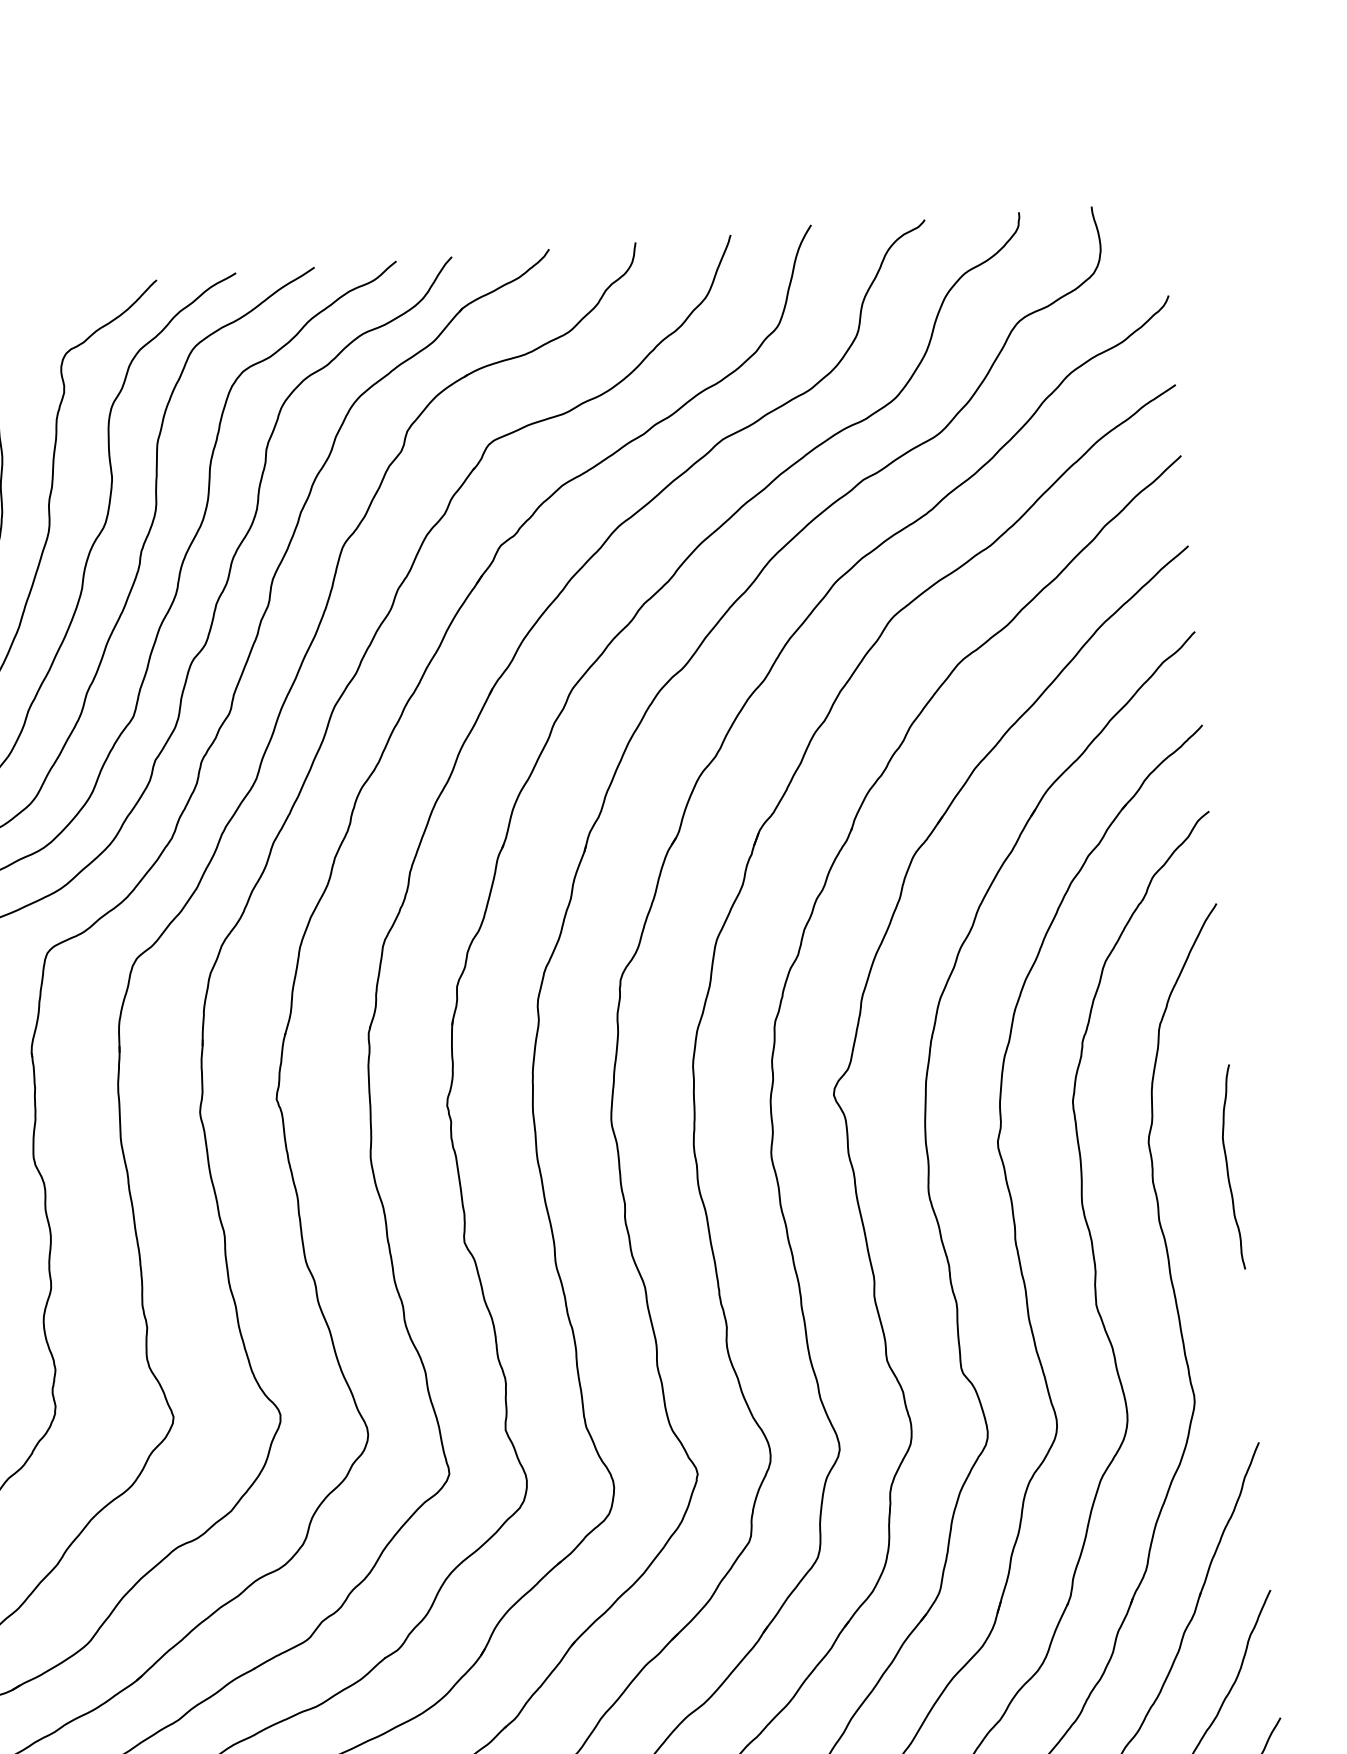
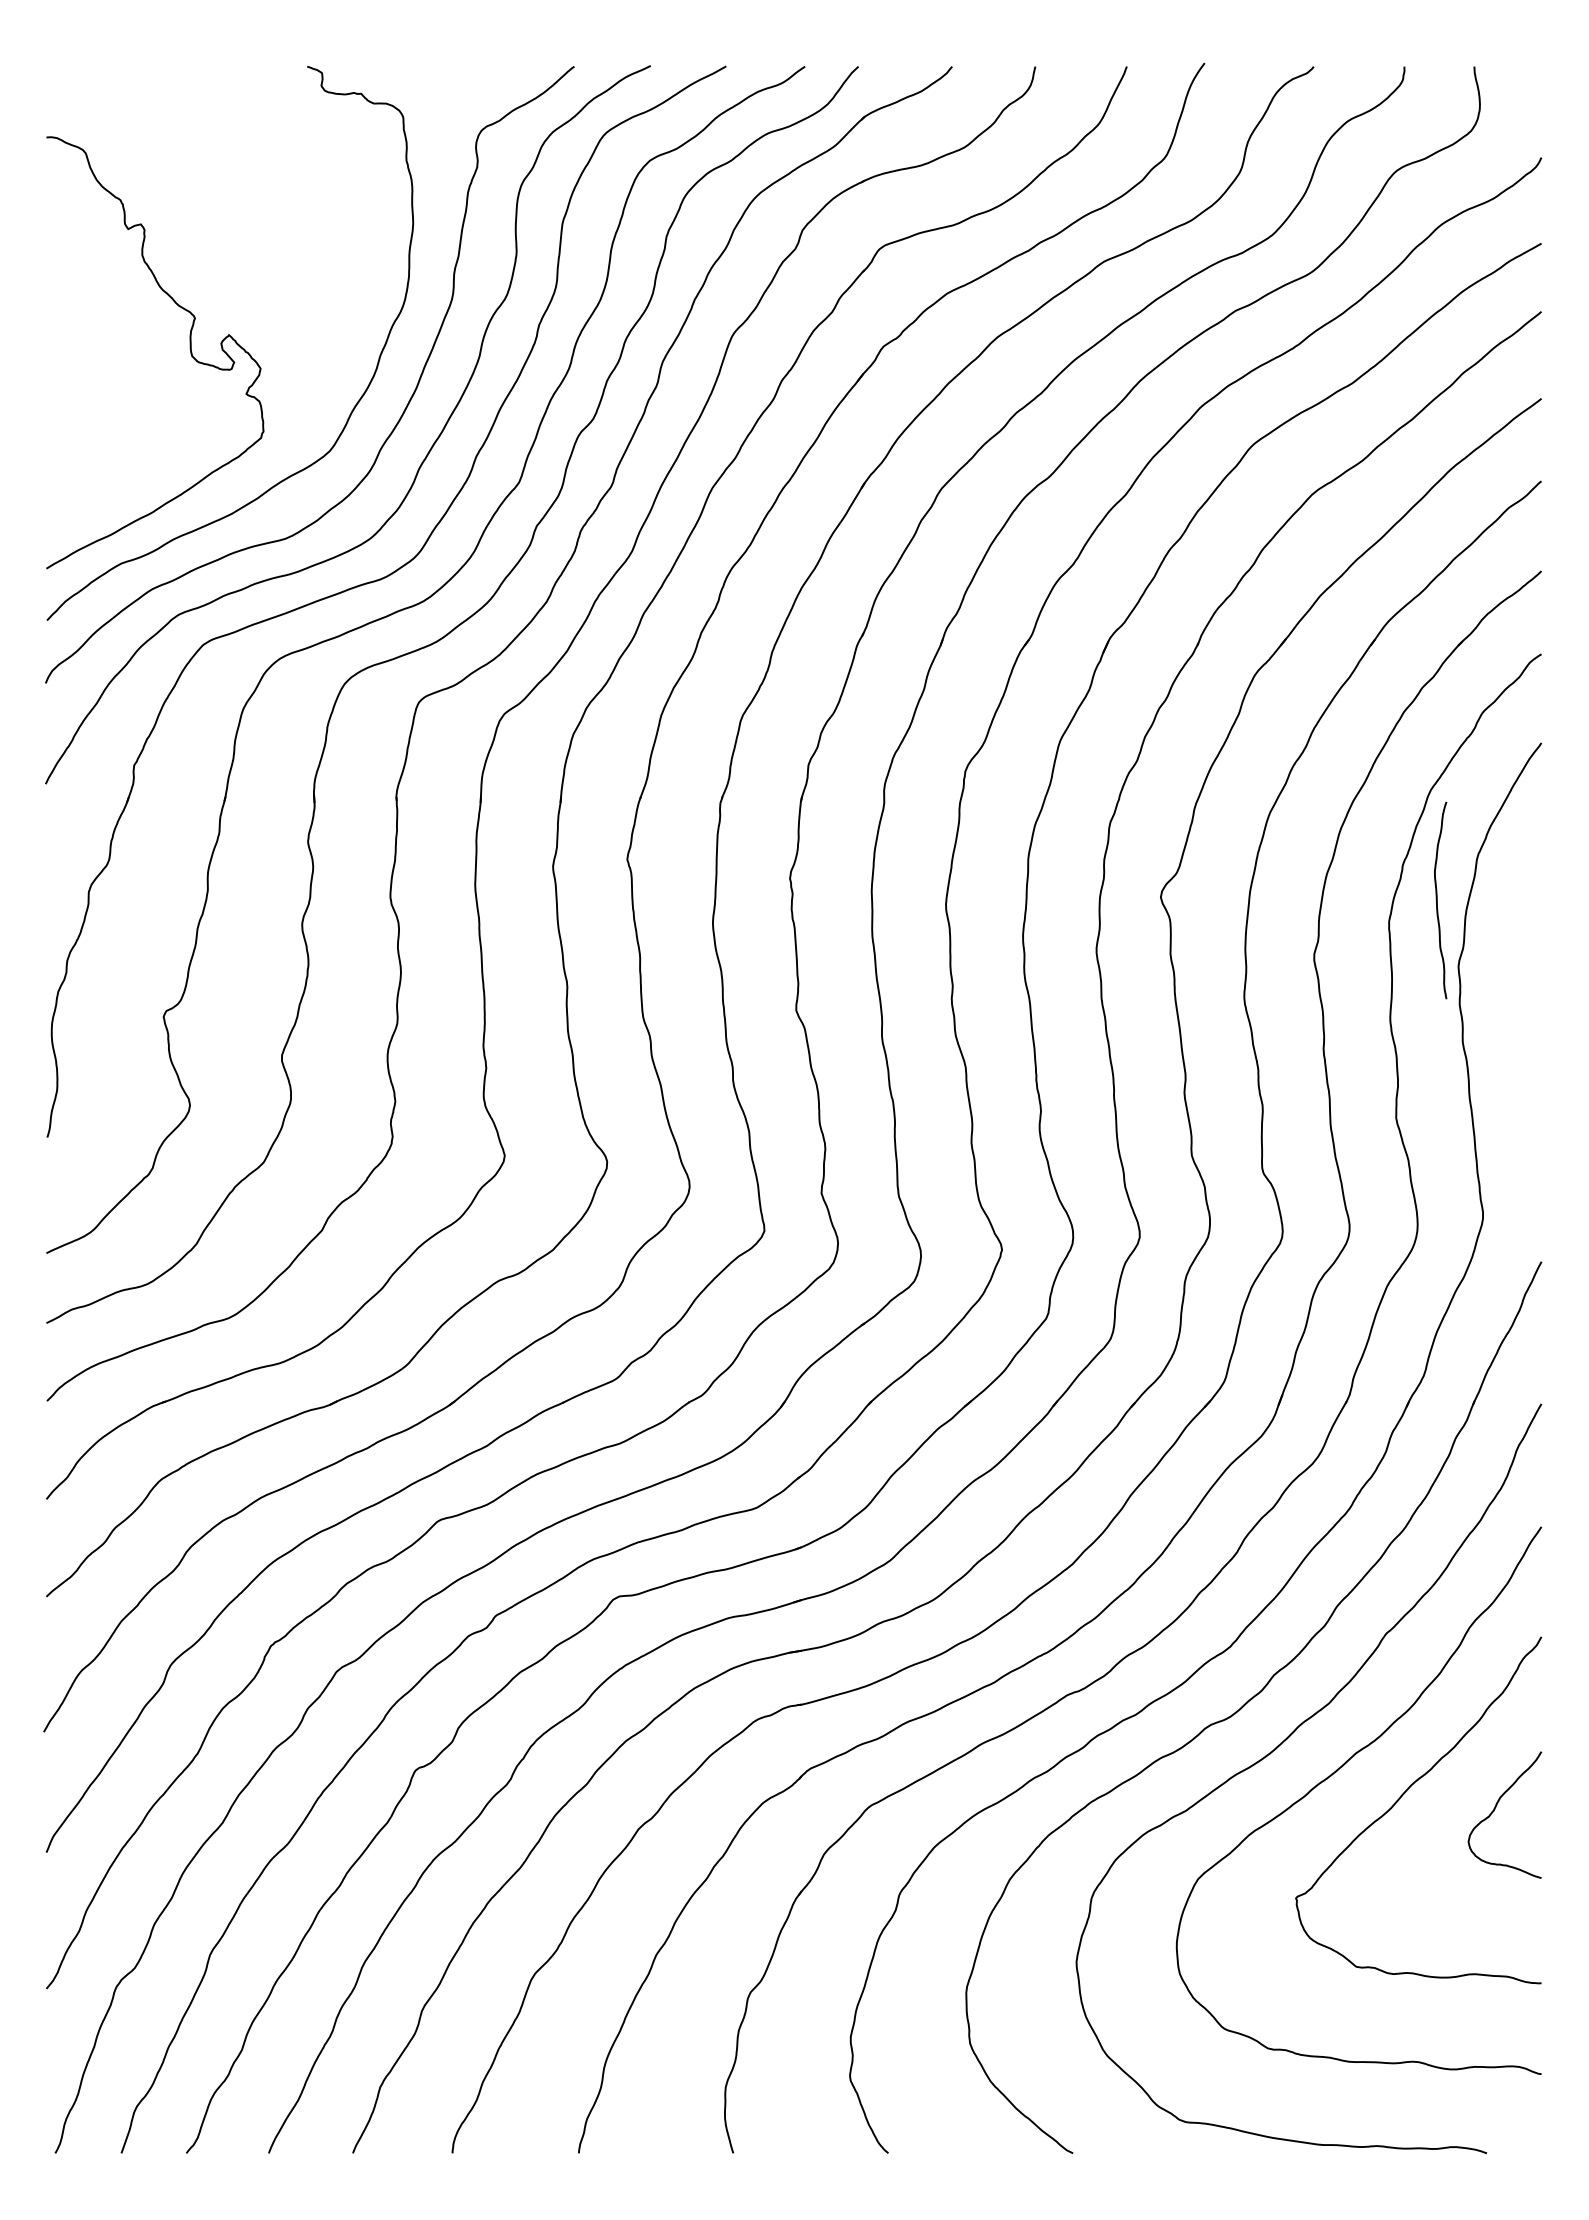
curve: (1227, 1167) -> (1437, 900), moved

